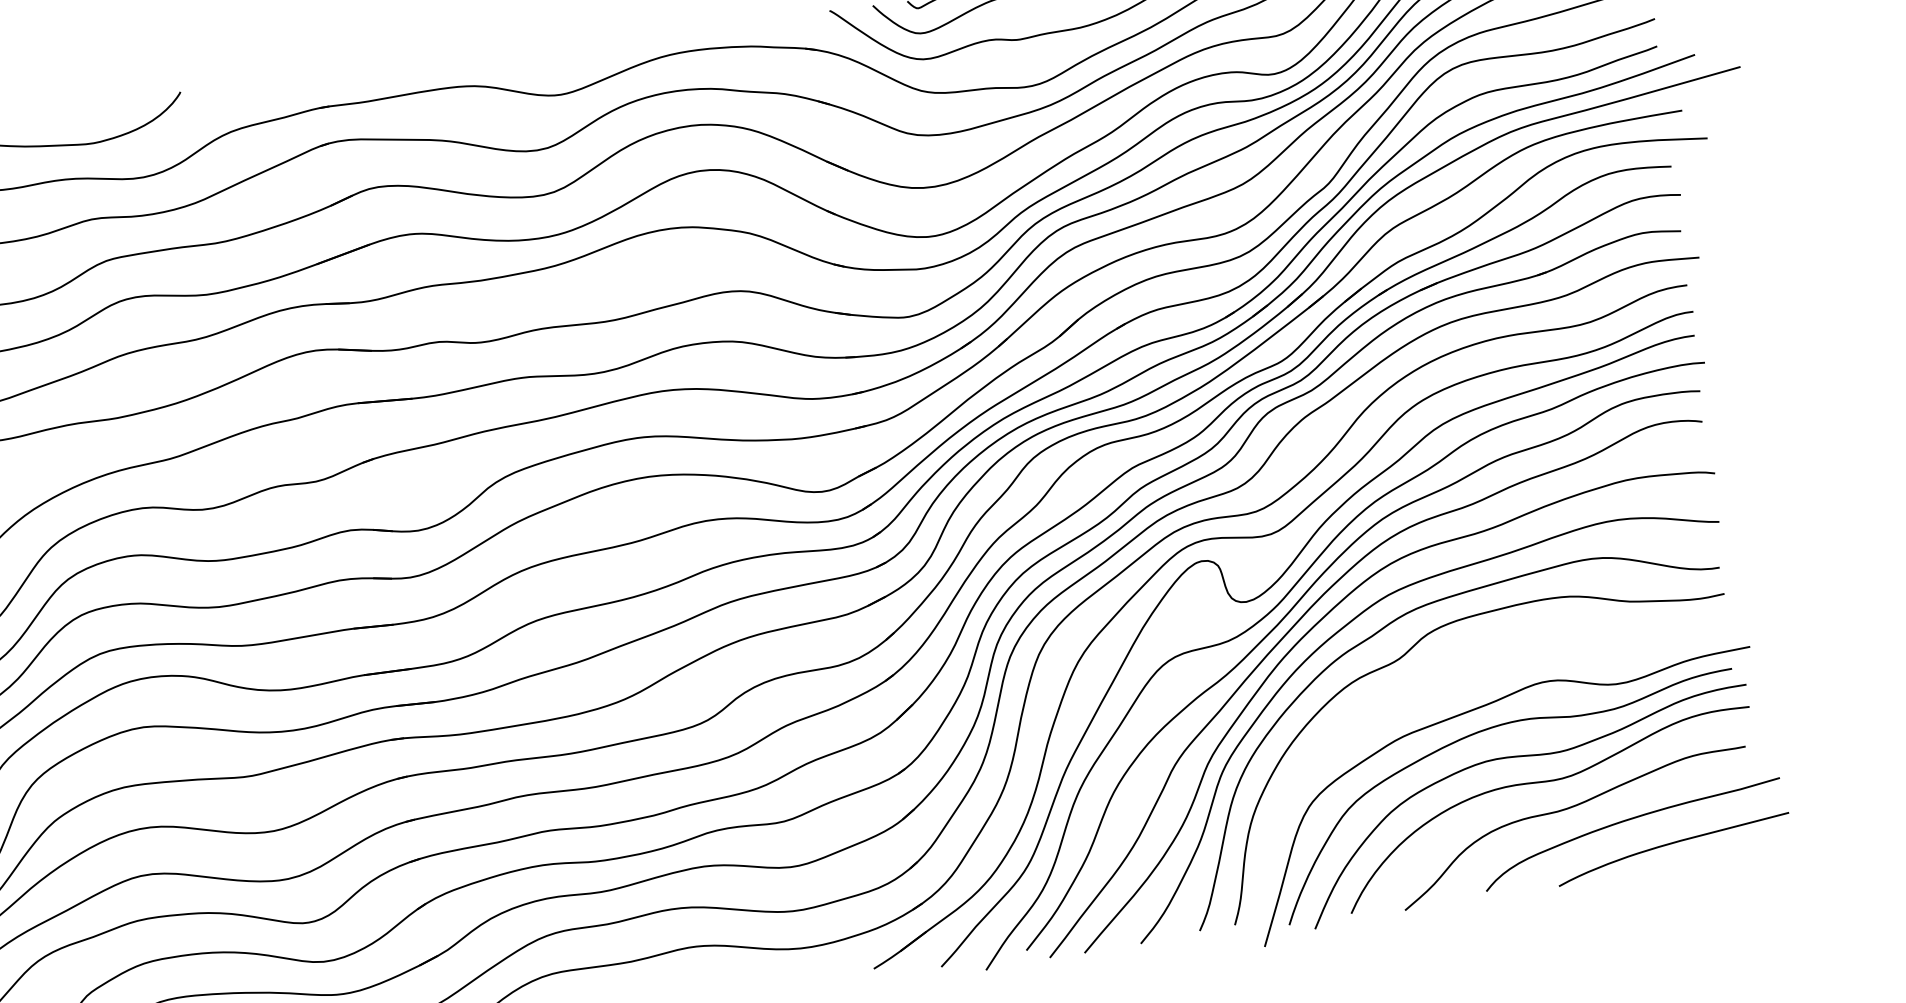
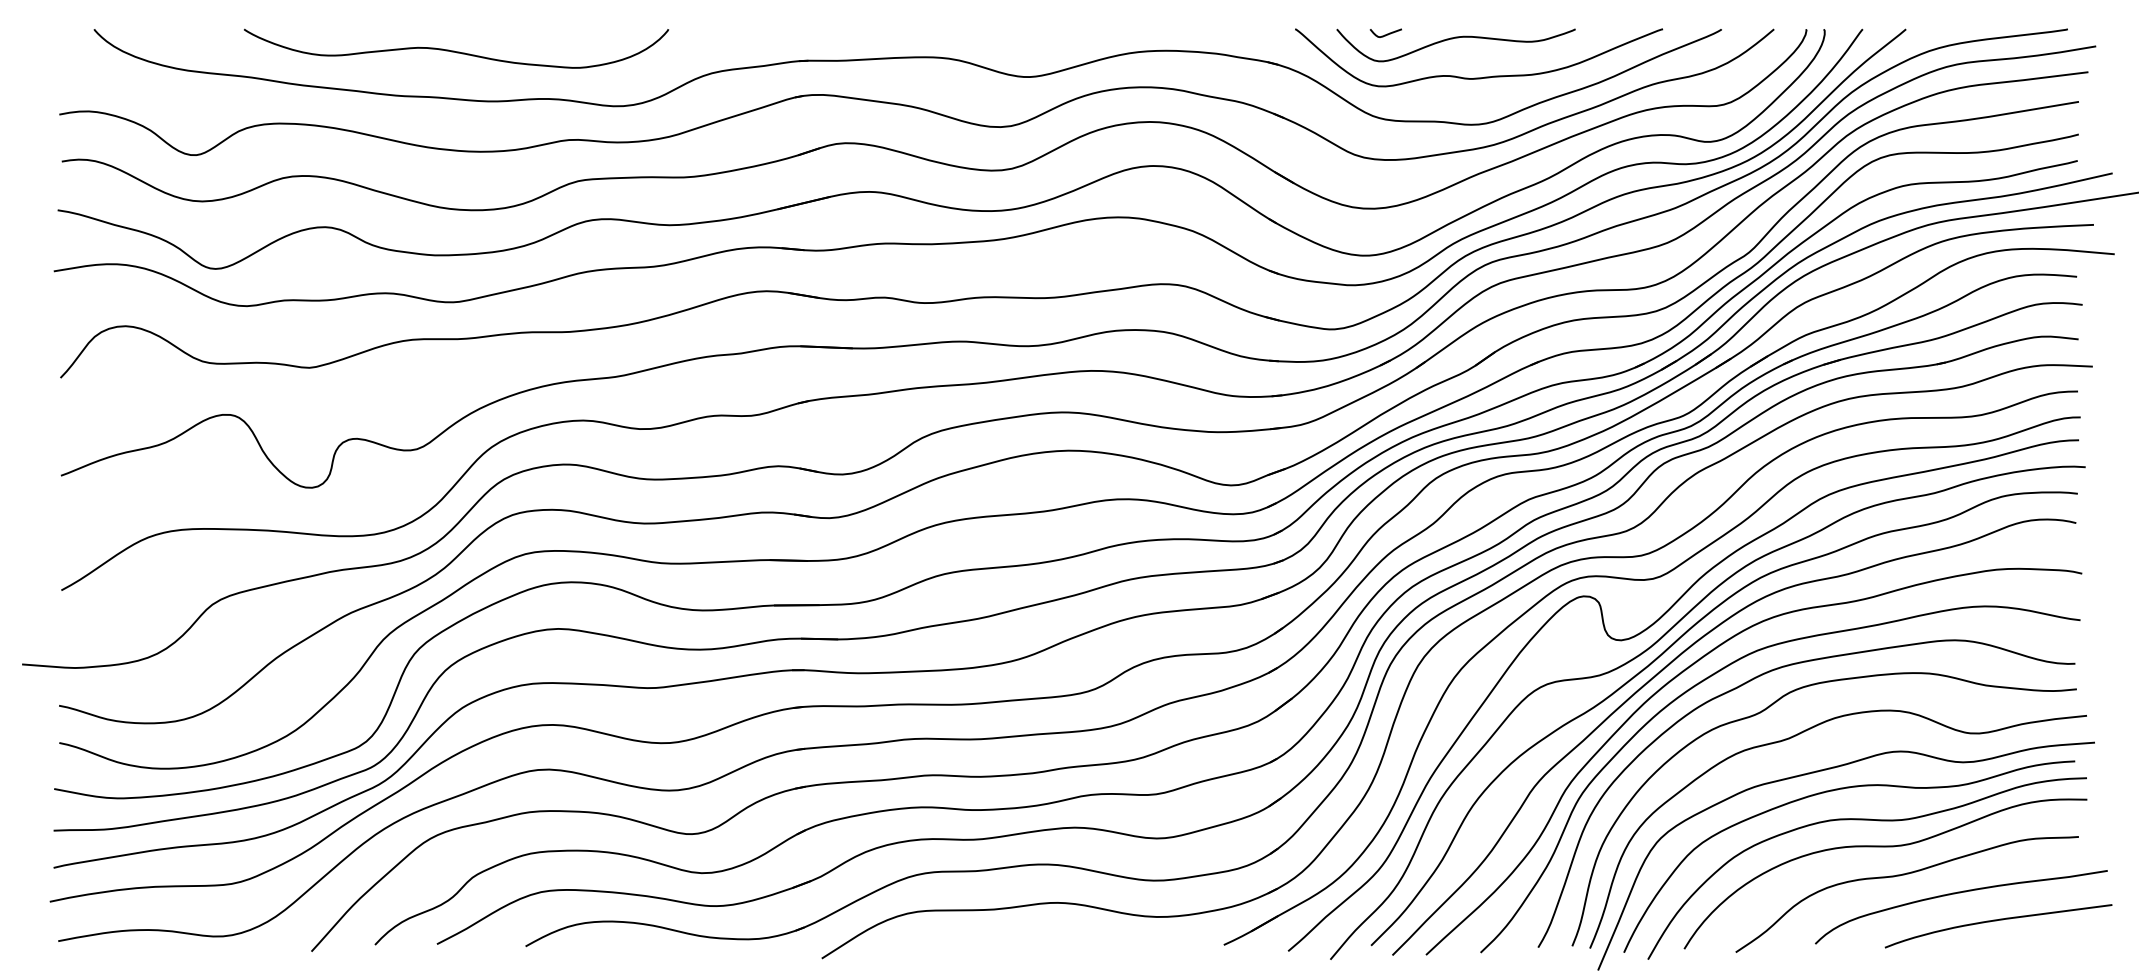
curve: (1440, 678) -> (1796, 736), added

